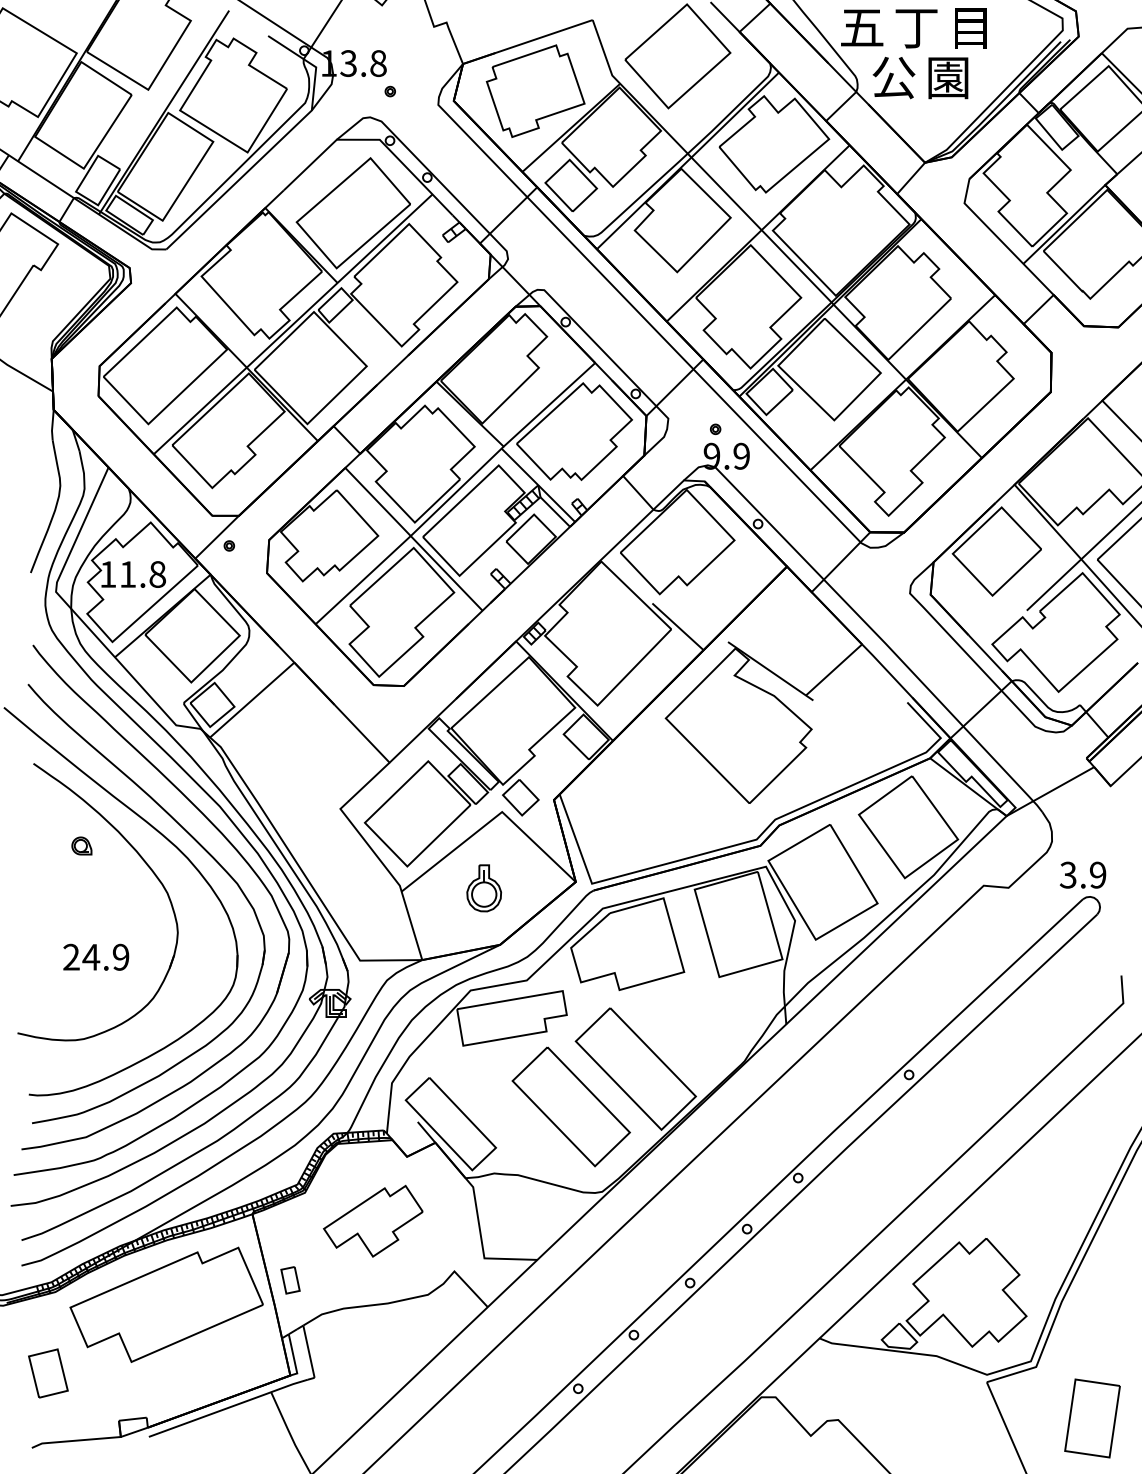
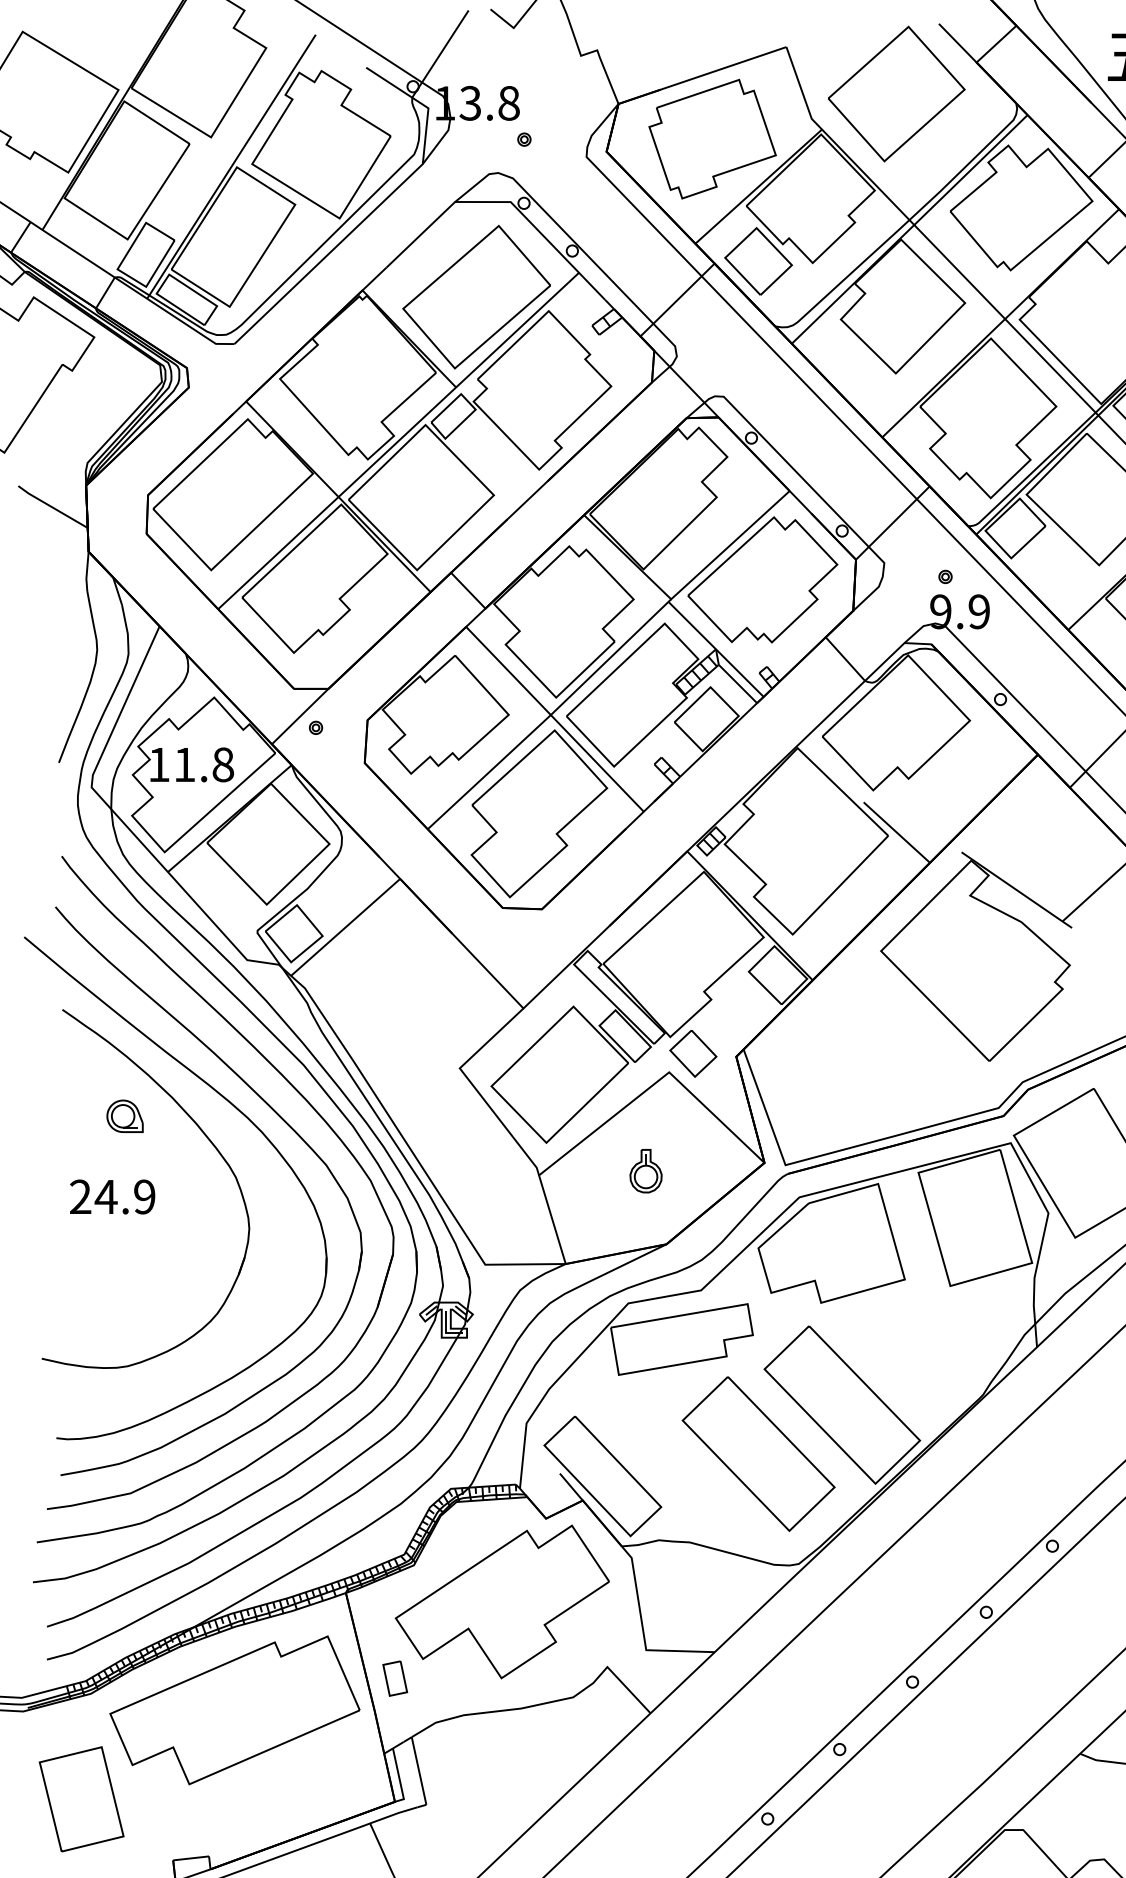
part: (81, 845) -> (124, 1115), size x1.43
part: (484, 888) -> (646, 1171), size x0.71
text: (96, 956) -> (112, 1195), moved
part: (373, 1221) -> (502, 1602), size x1.67
part: (48, 1373) -> (81, 1799), size x1.67

